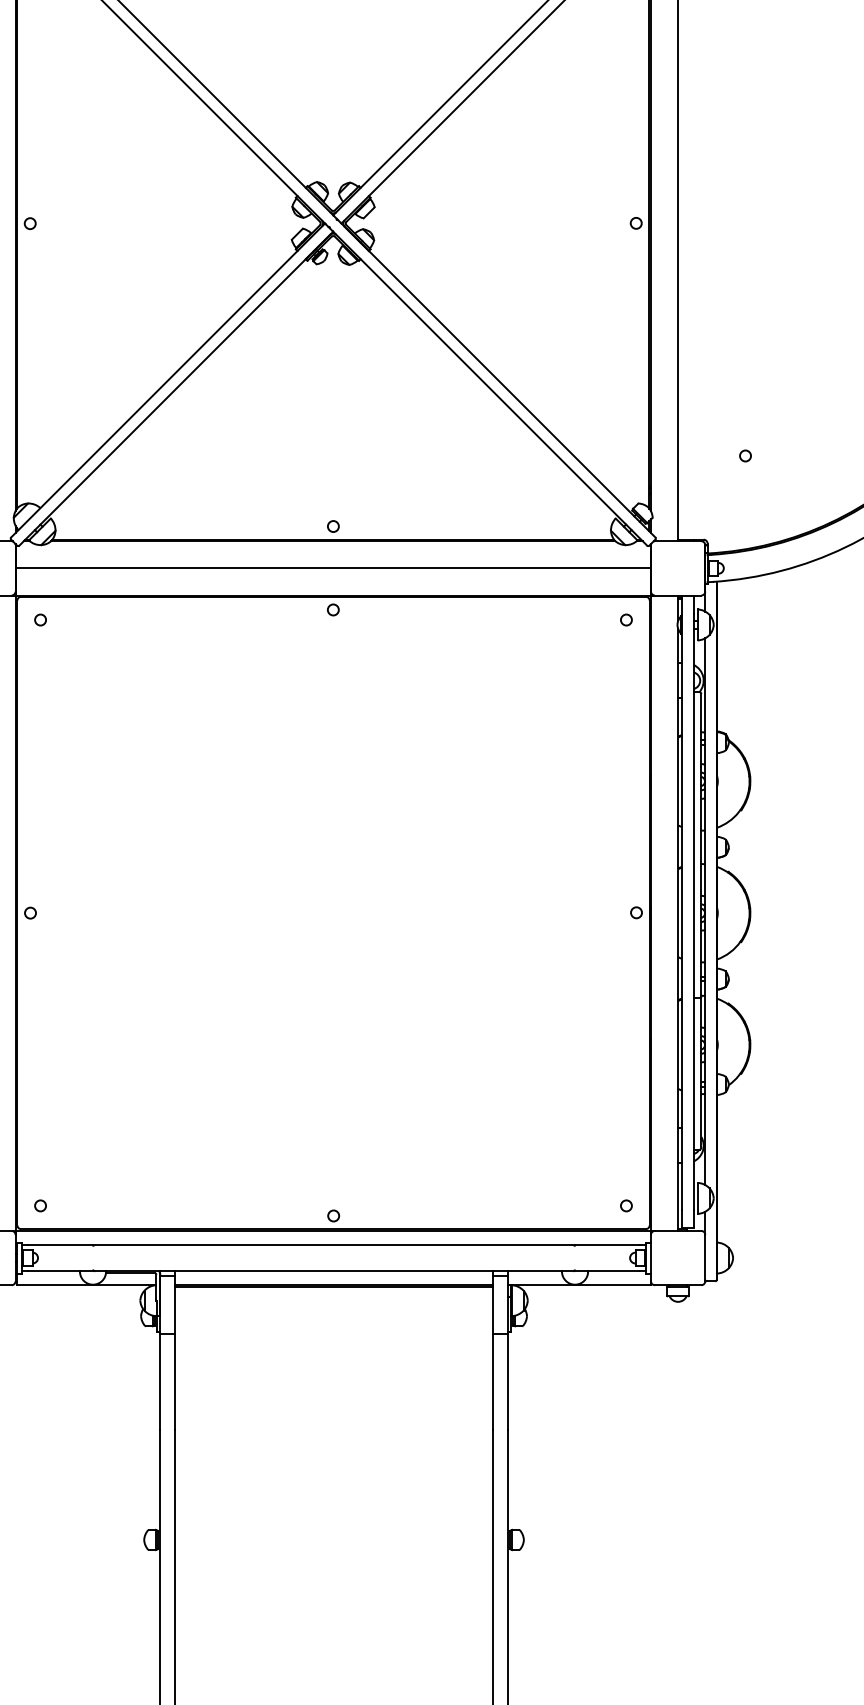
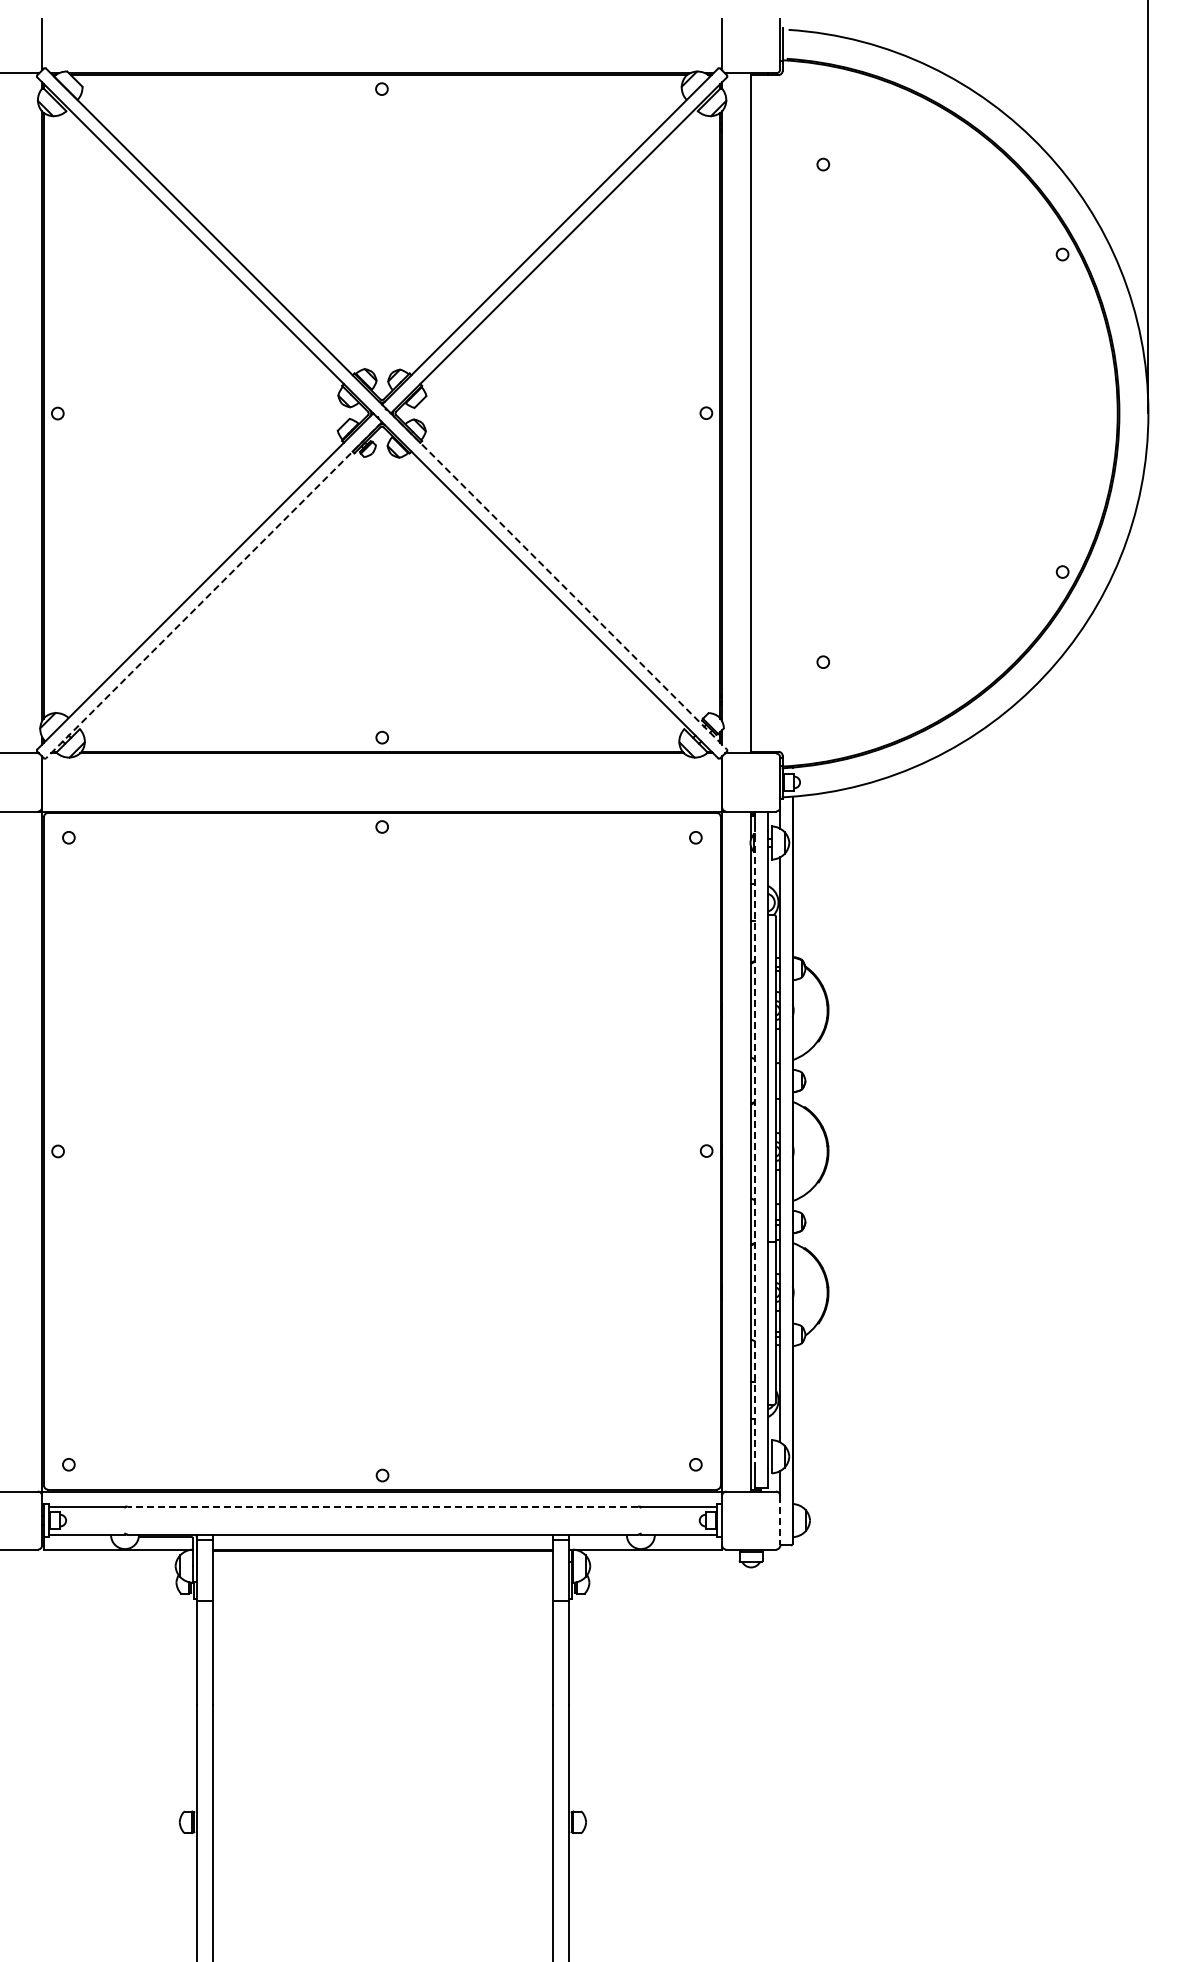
line: (498, 380) -> (558, 581), solid -> dashed
line: (176, 388) -> (214, 590), solid -> dashed
line: (333, 568) -> (382, 782), removed
line: (682, 911) -> (755, 1149), solid -> dashed
line: (333, 1244) -> (382, 1506), solid -> dashed
line: (705, 1257) -> (780, 1520), solid -> dashed

